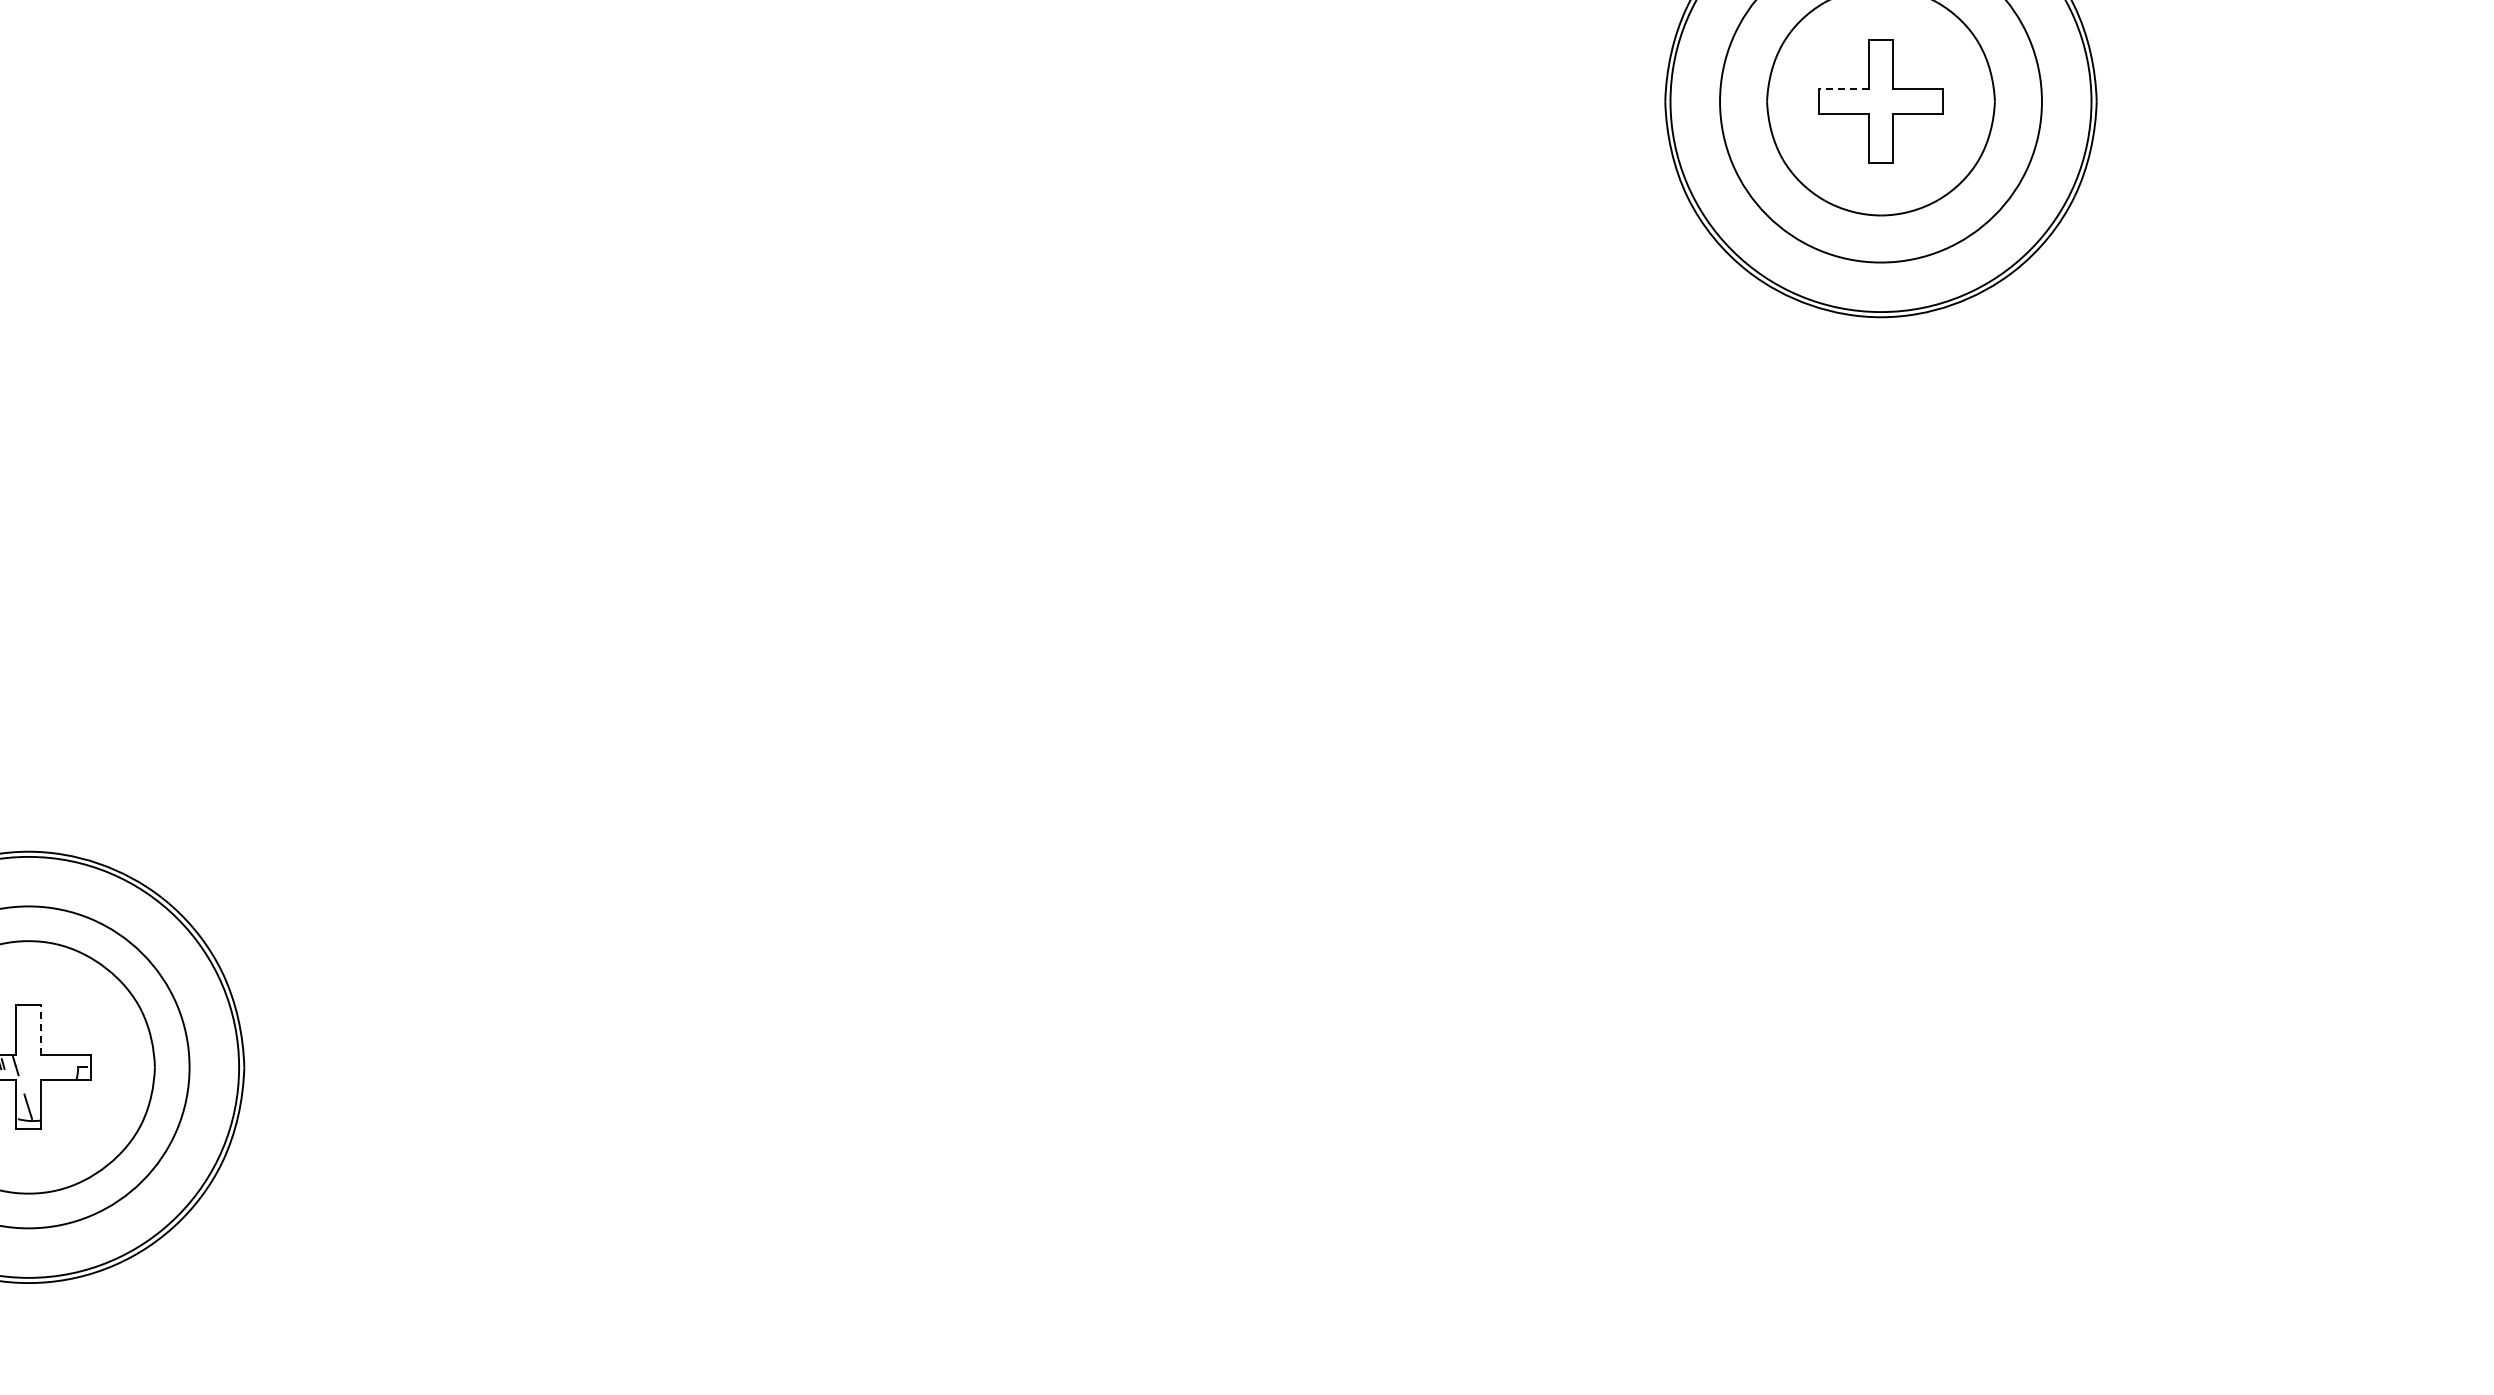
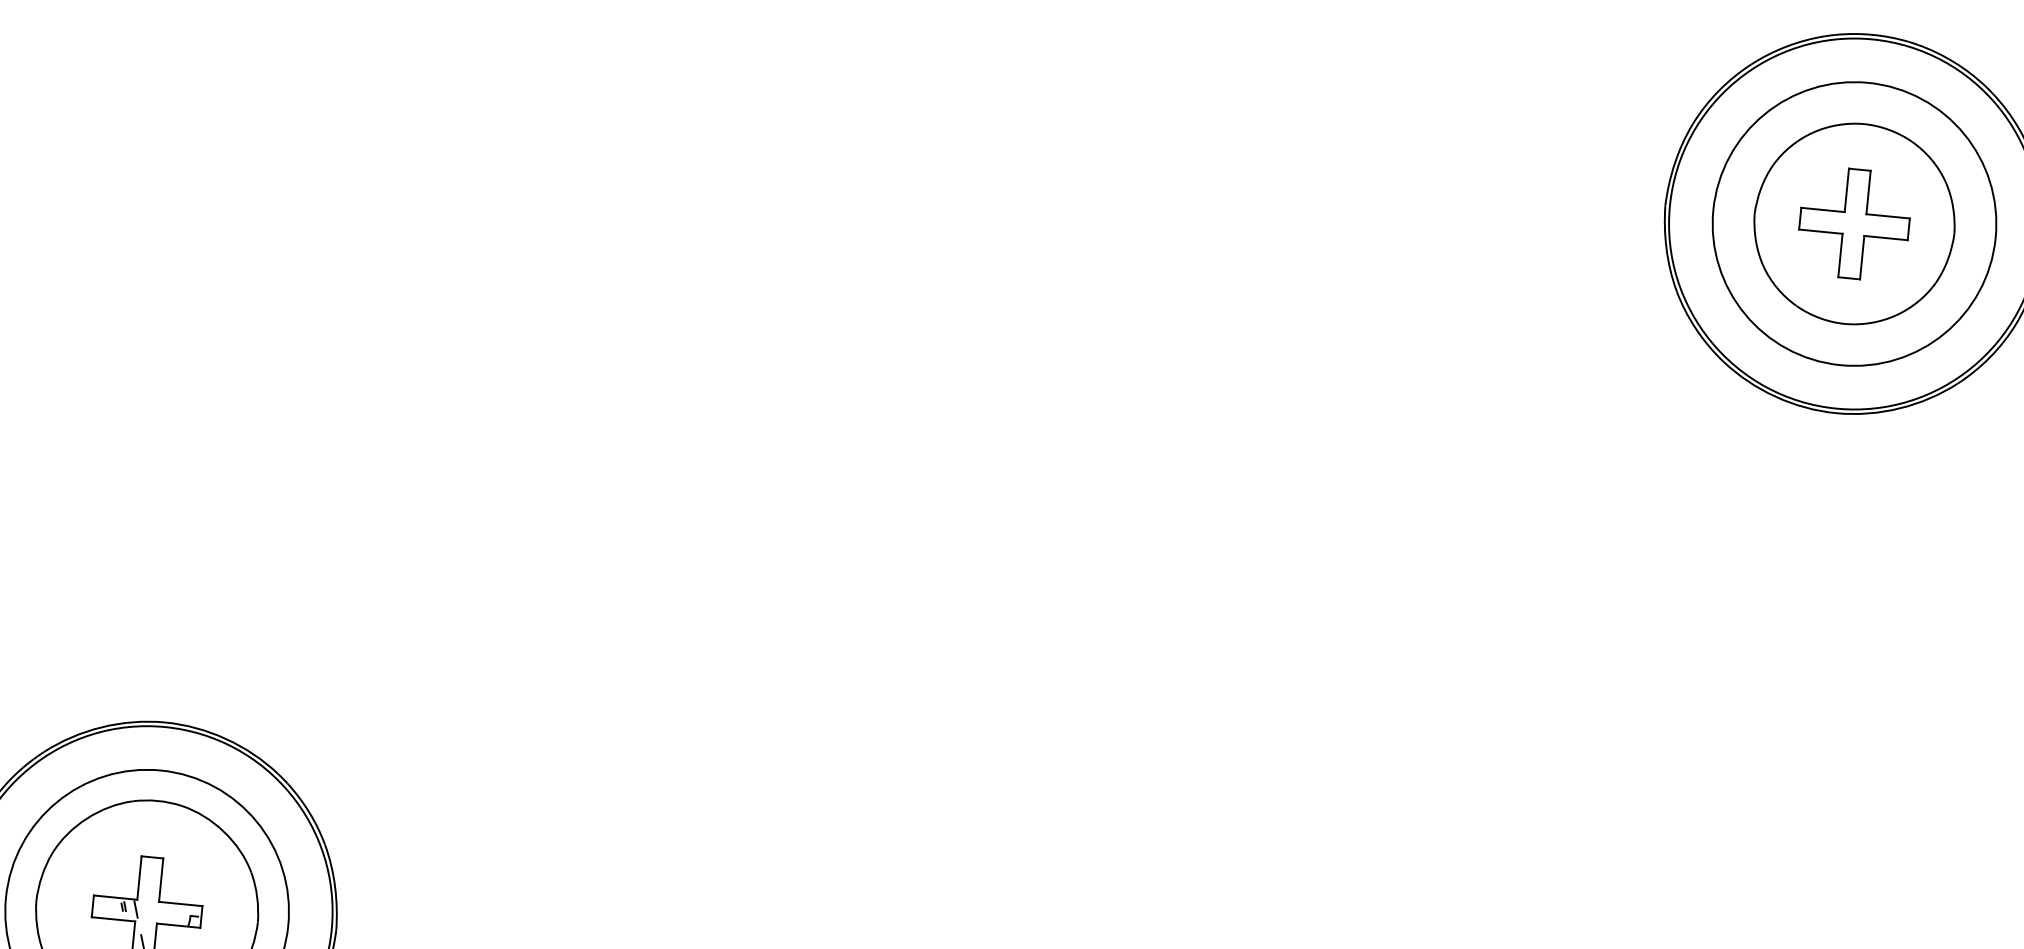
line: (1843, 89) -> (1822, 210), dashed -> solid
line: (41, 1030) -> (161, 880), dashed -> solid

